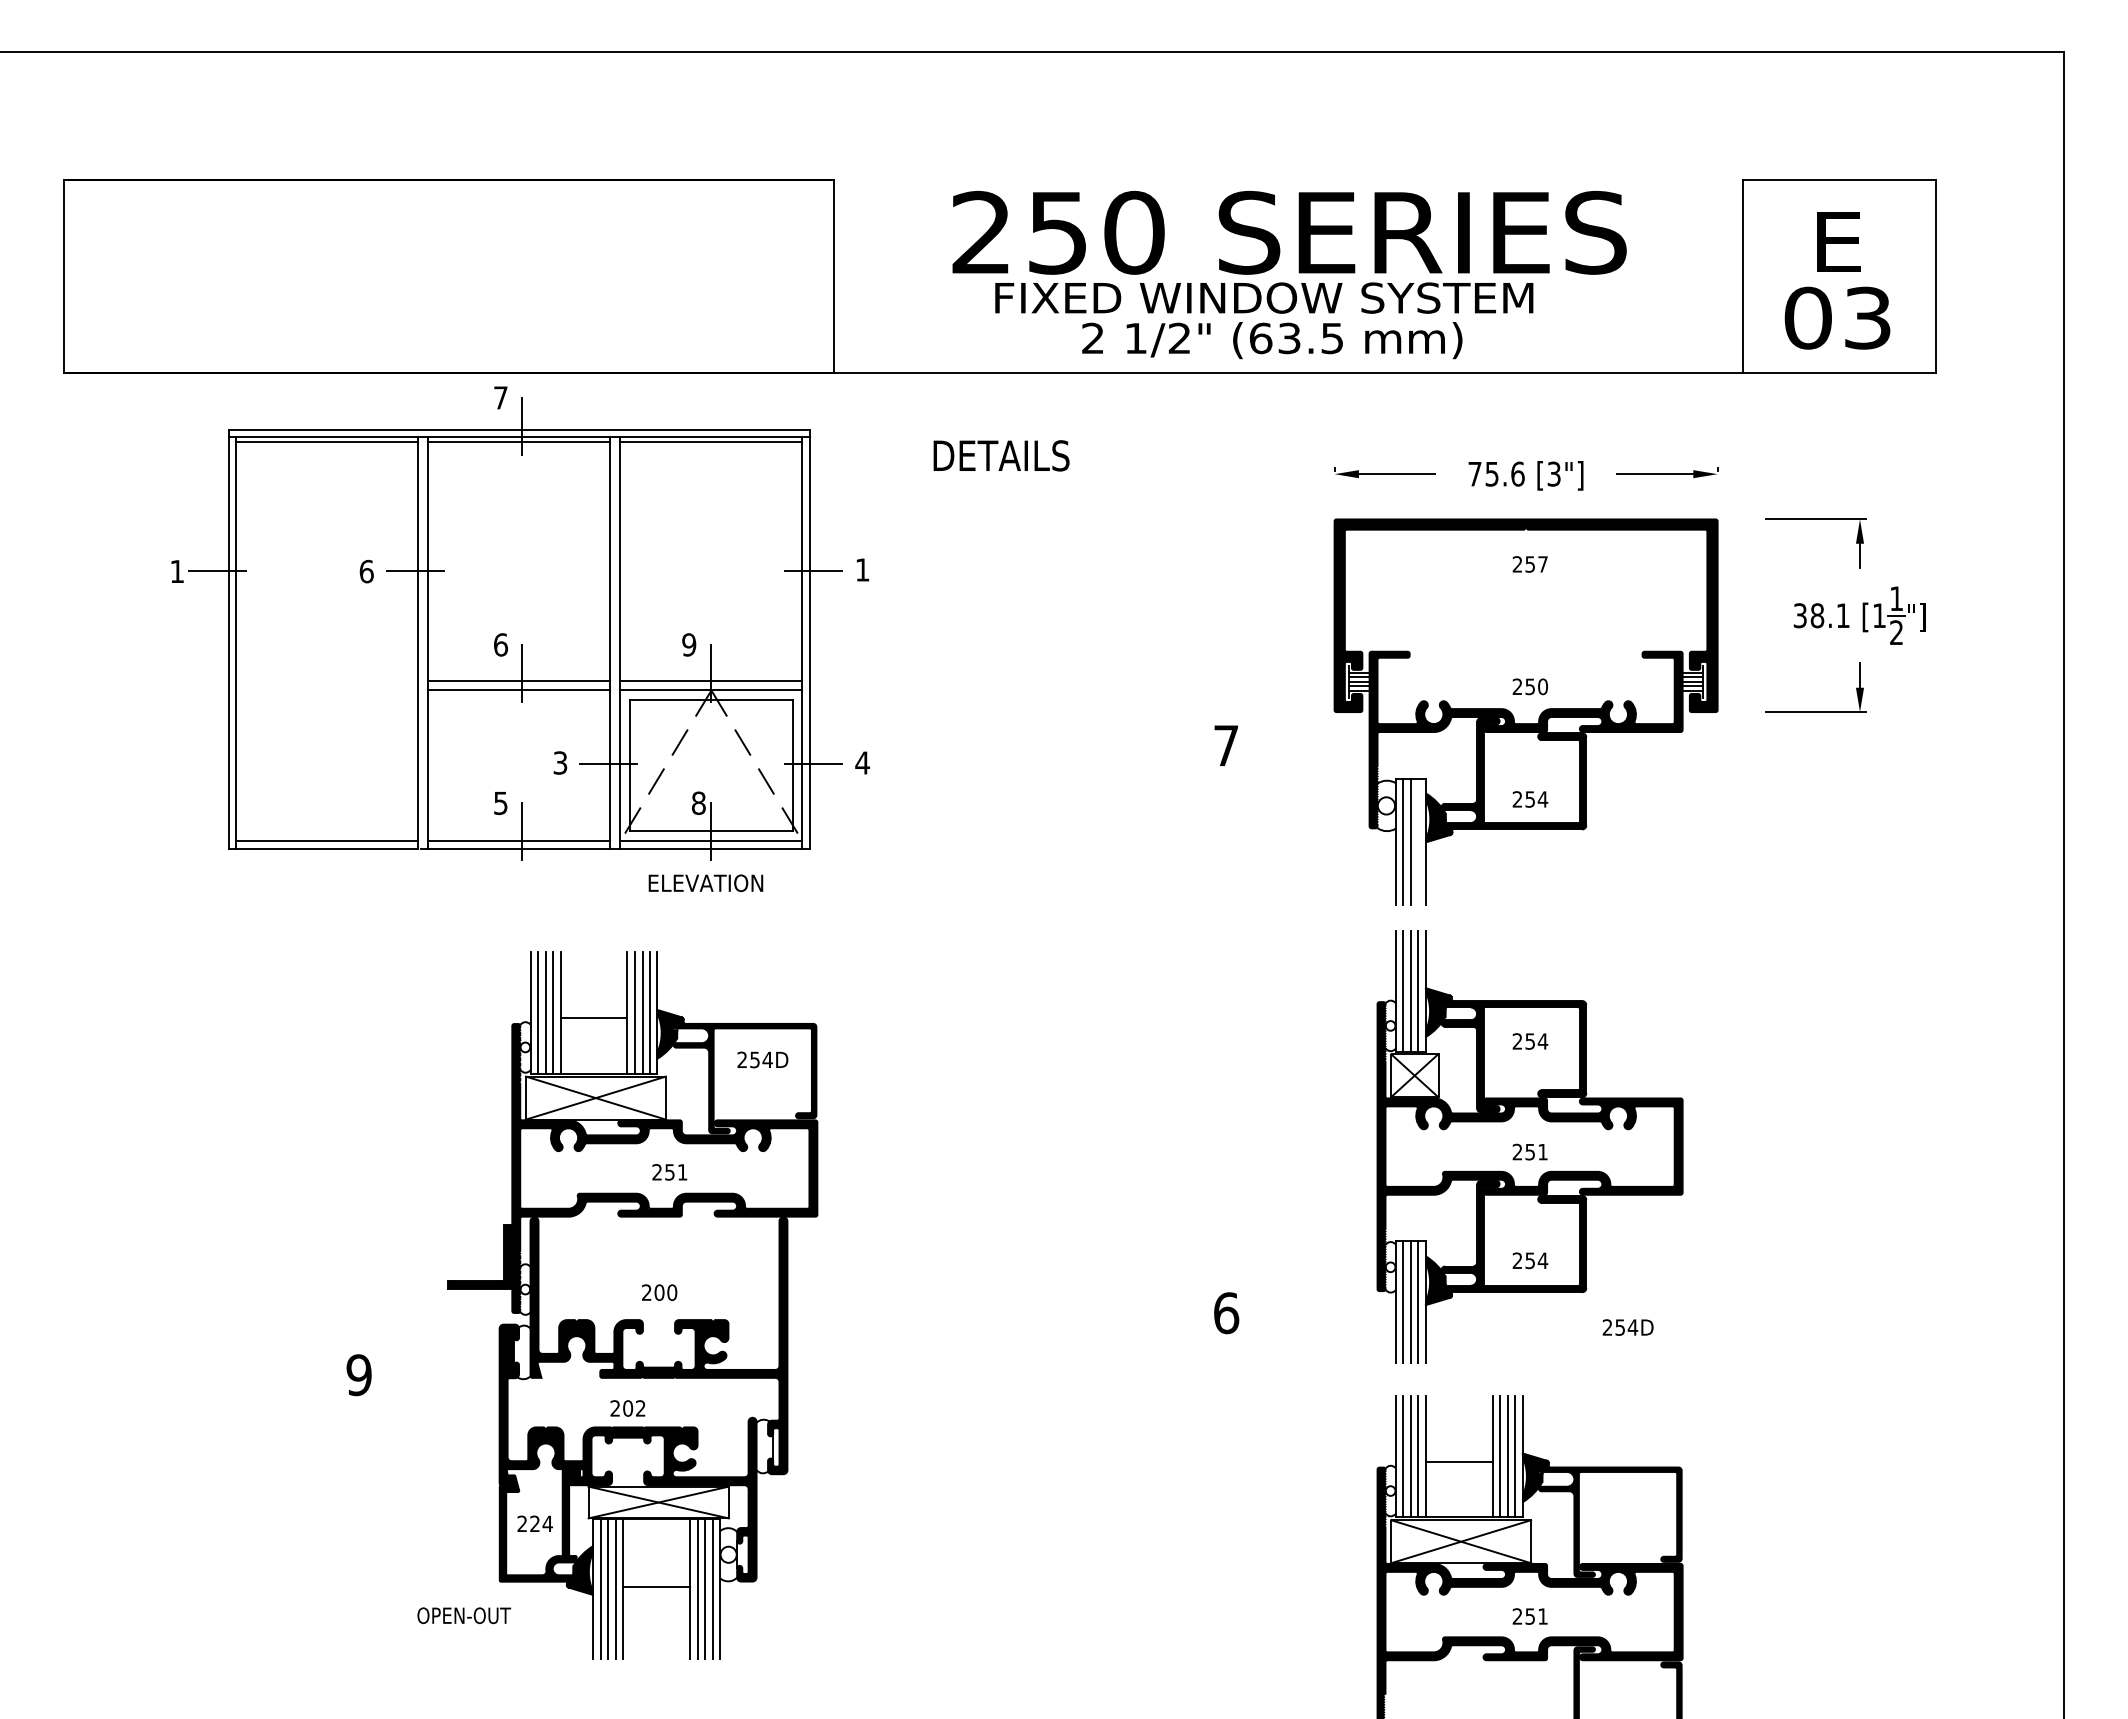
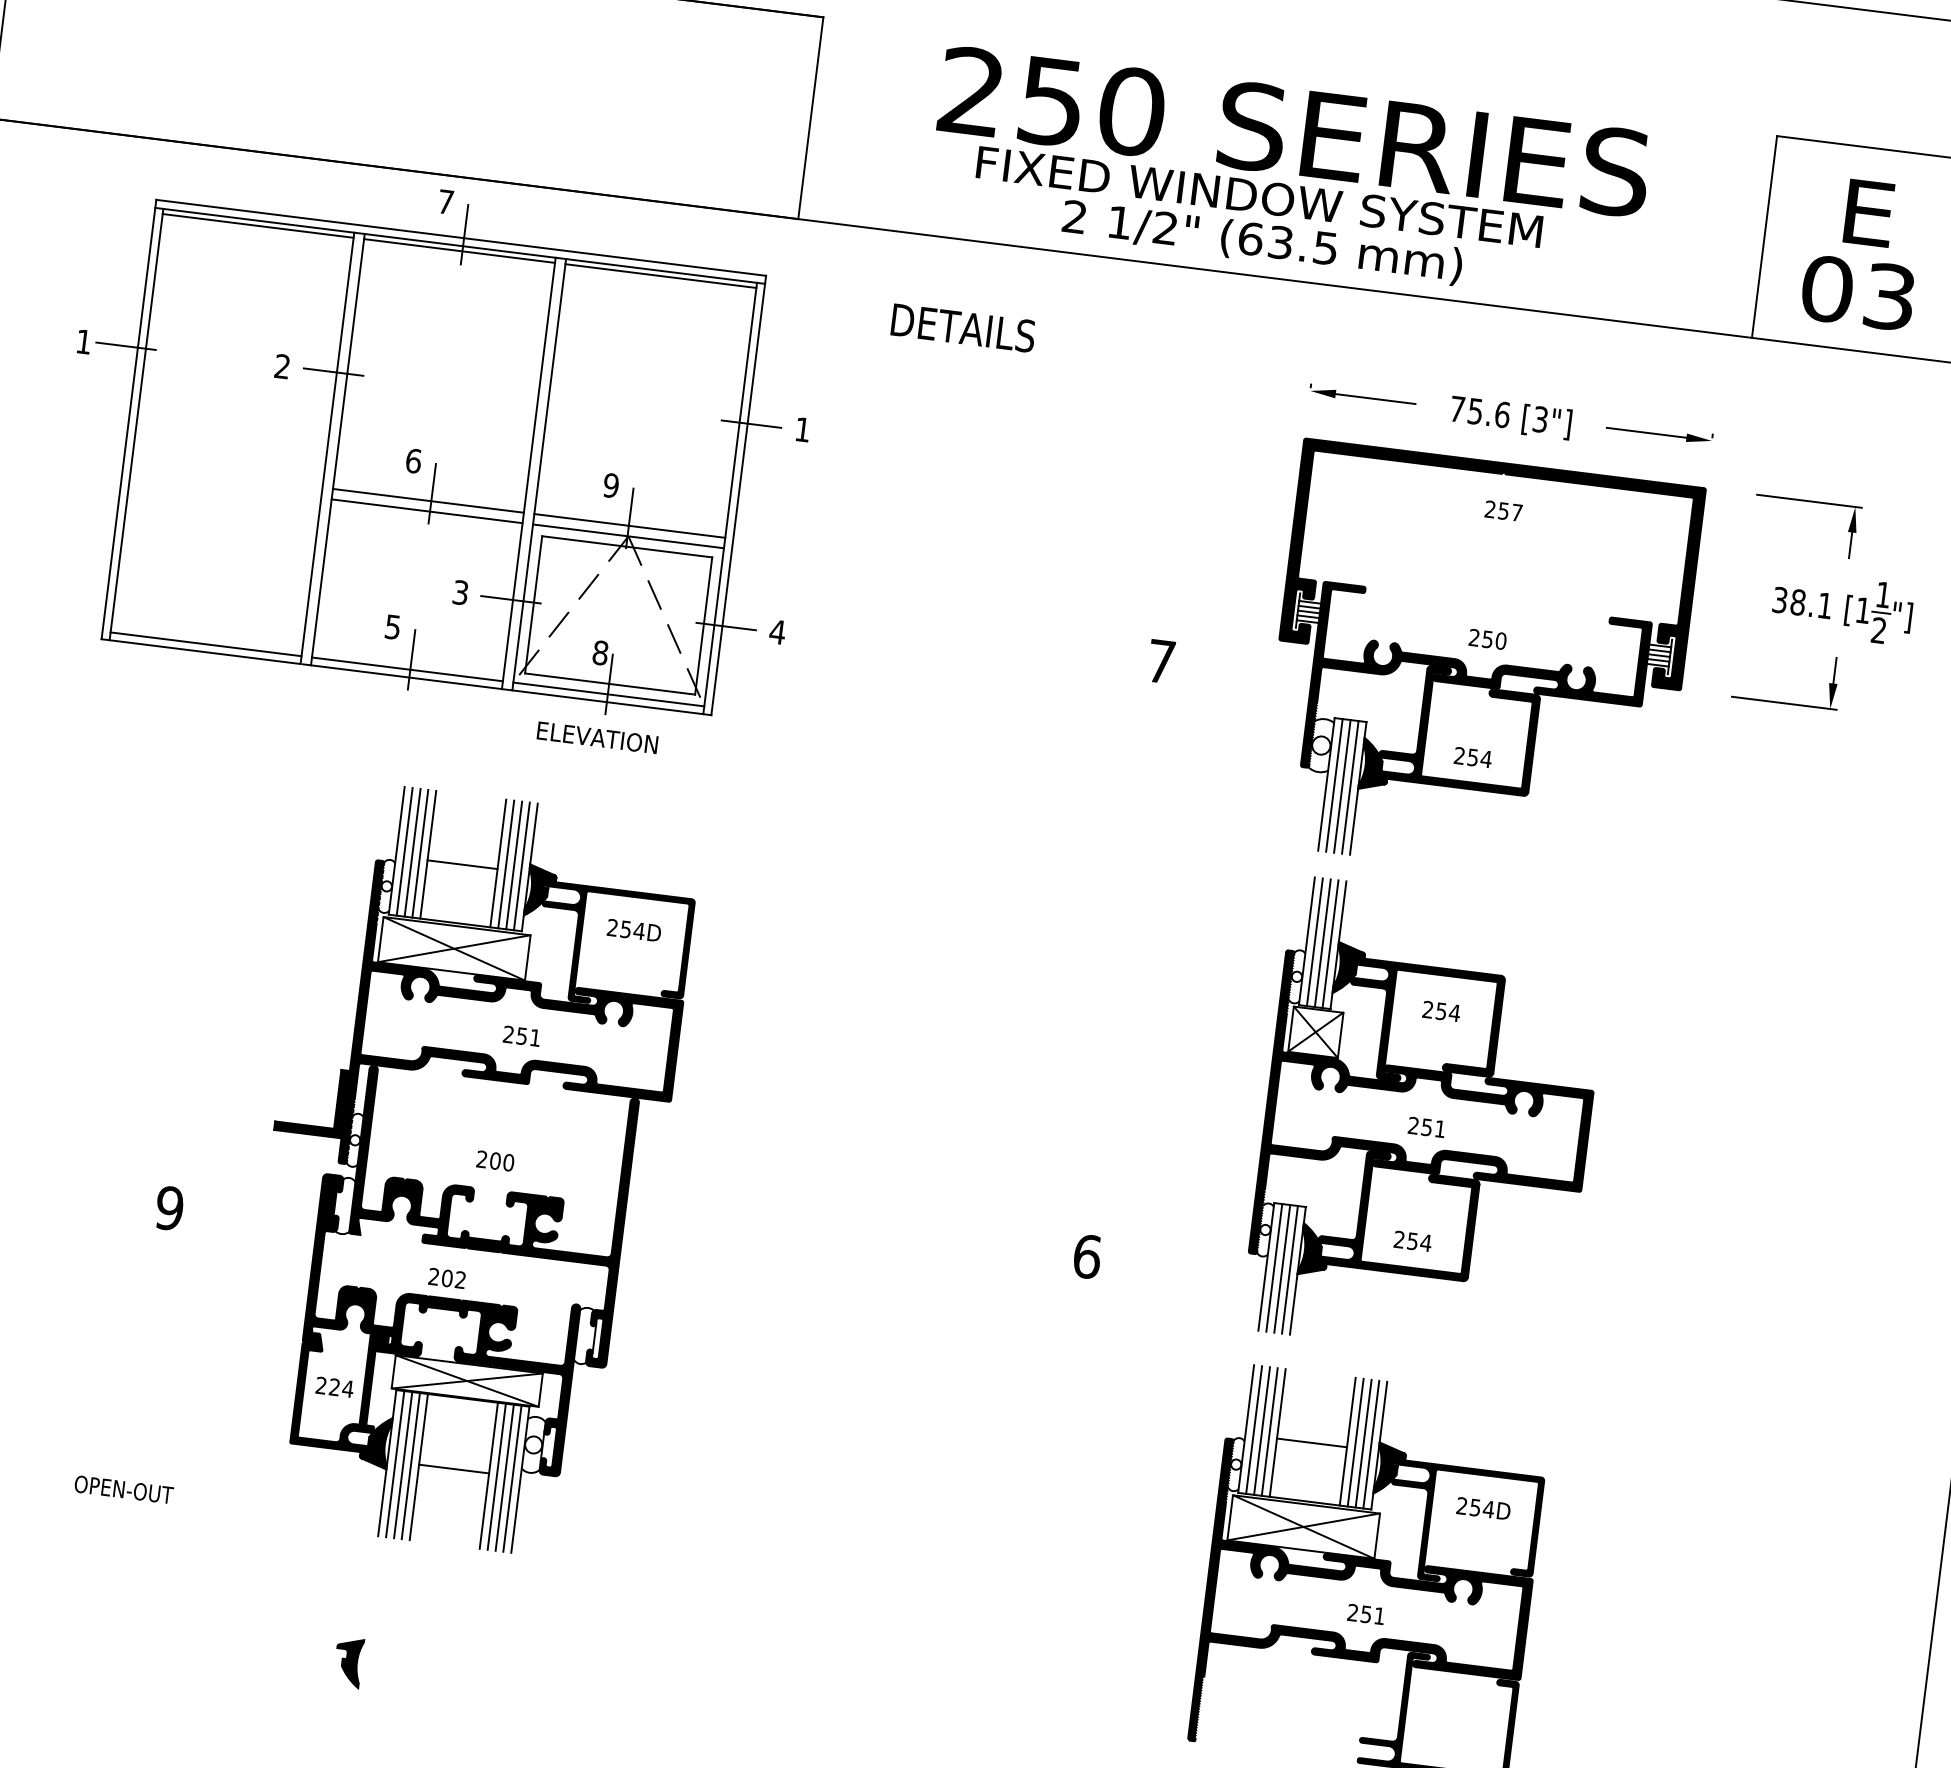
text: (366, 571) -> (282, 366), 6 -> 2
line: (1418, 841) -> (1350, 787), added
text: (1627, 1327) -> (1483, 1508), moved
text: (464, 1615) -> (124, 1489), moved

